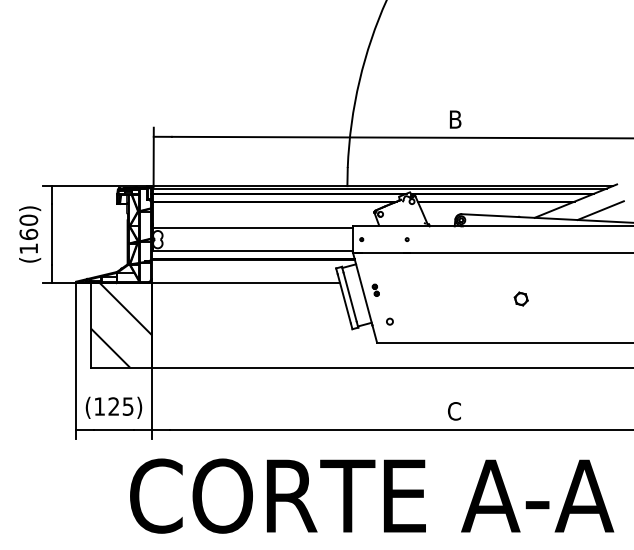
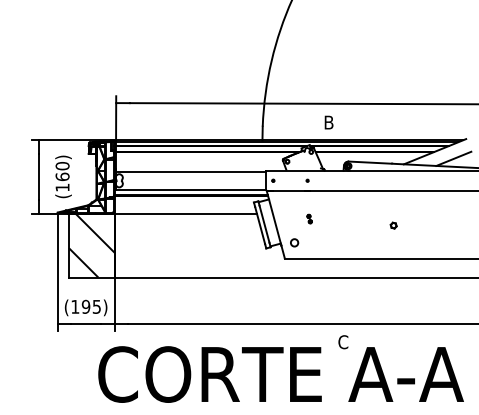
text: (455, 119) -> (329, 122), moved
text: (30, 234) -> (63, 176), moved
part: (375, 289) -> (309, 218), moved
part: (520, 298) -> (393, 225), size x0.6
circle: (389, 321) -> (294, 242), size x1.6
text: (113, 406) -> (85, 306), (125) -> (195)
text: (454, 411) -> (343, 342), moved

